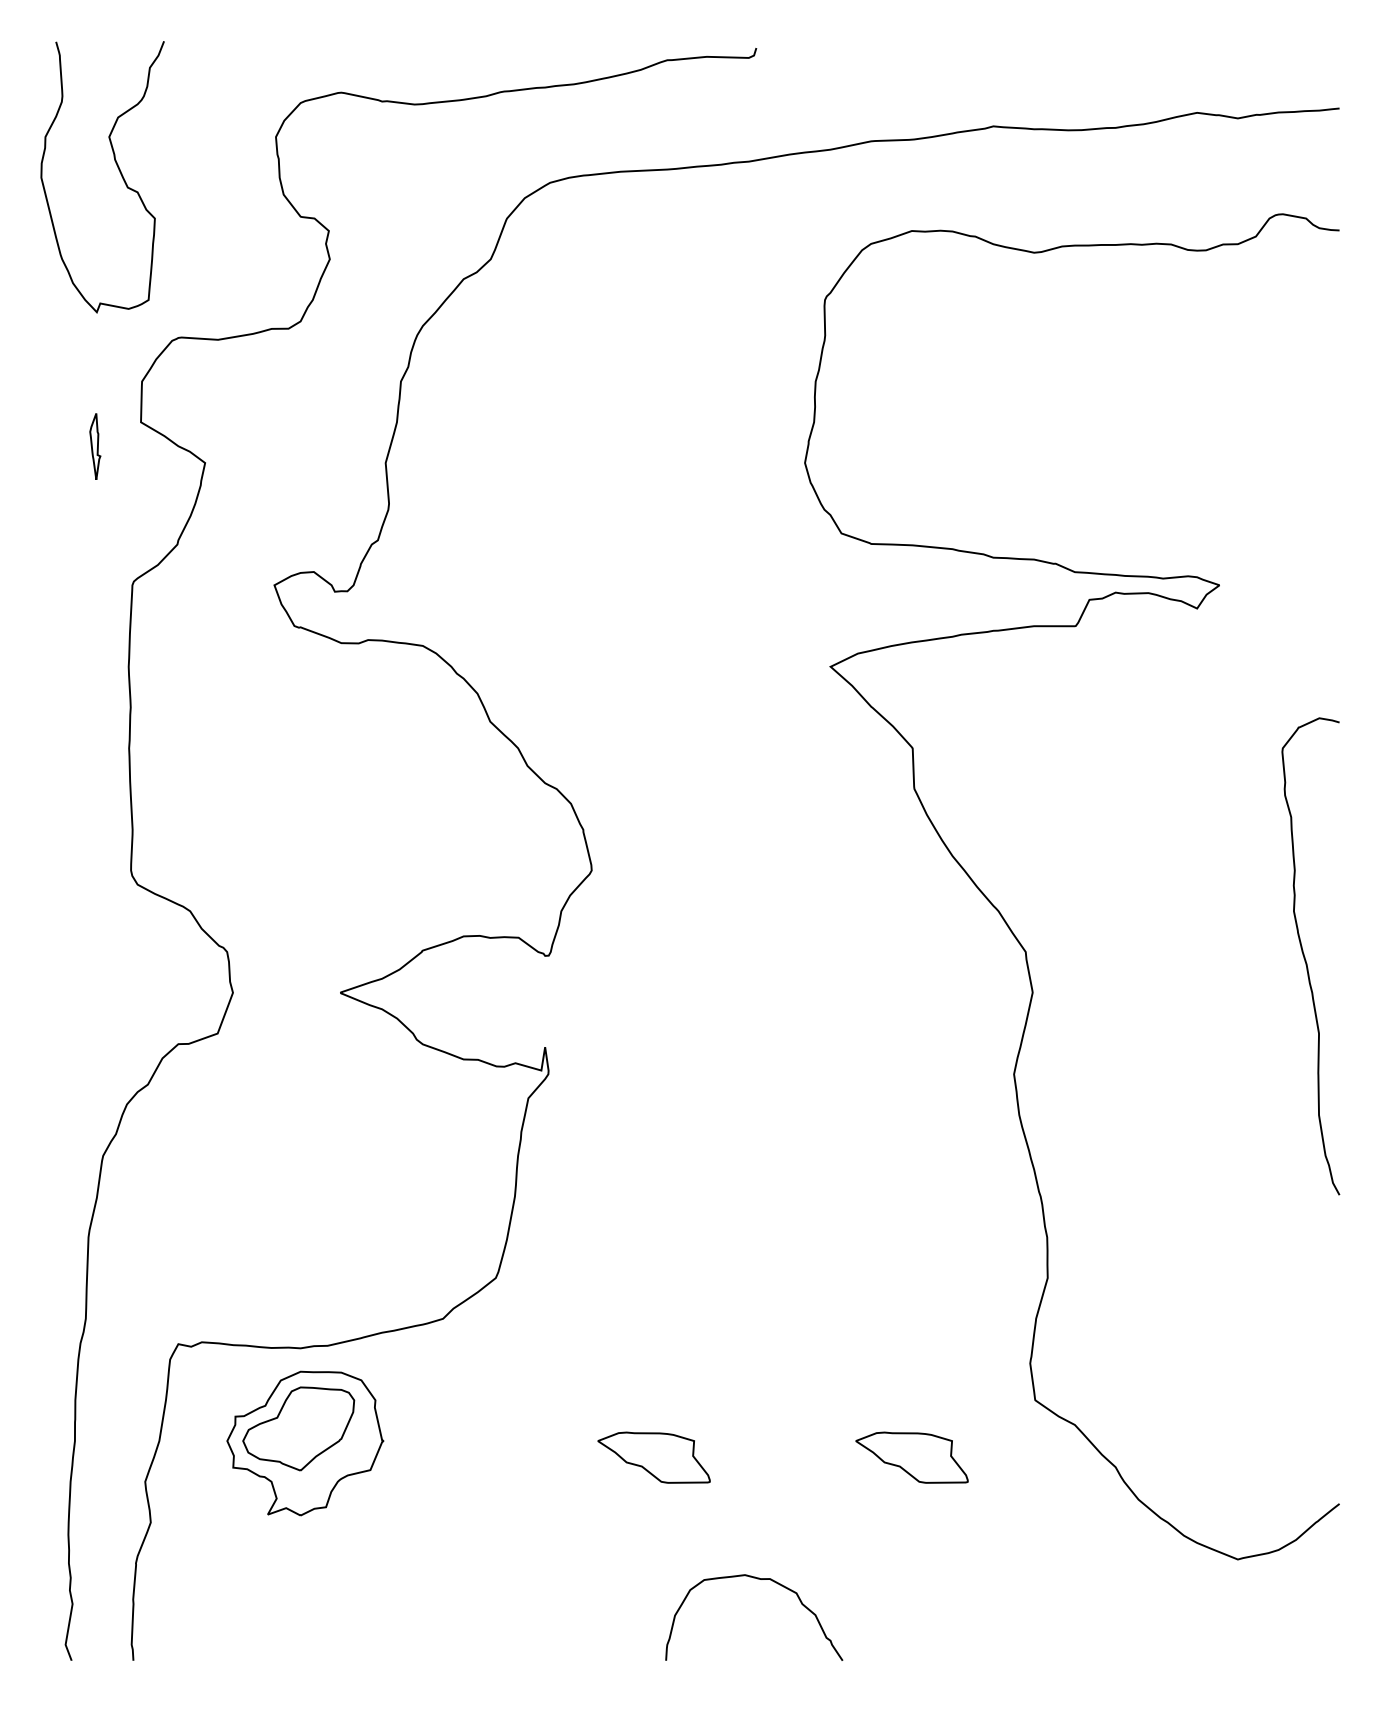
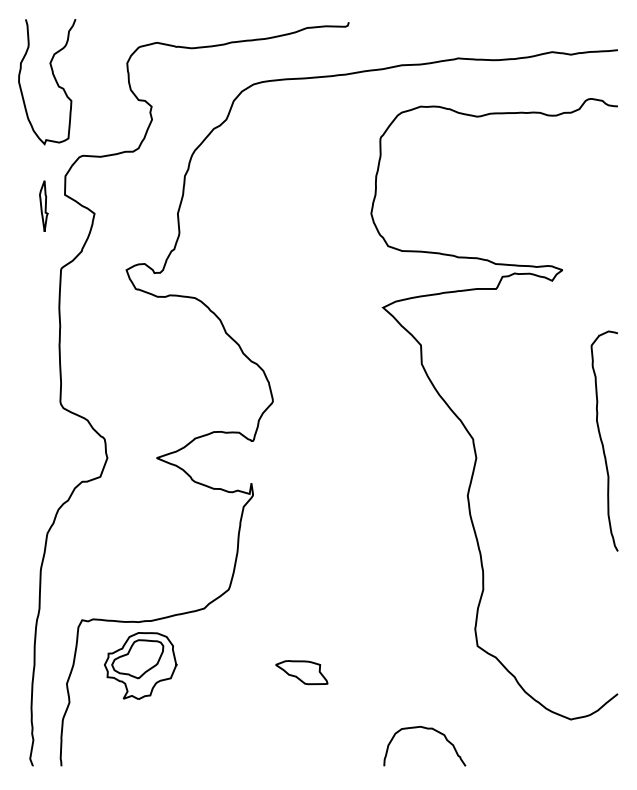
part: (94, 445) -> (43, 205), size x1.67
part: (911, 1457) -> (420, 672), removed
curve: (757, 1581) -> (426, 729), moved

